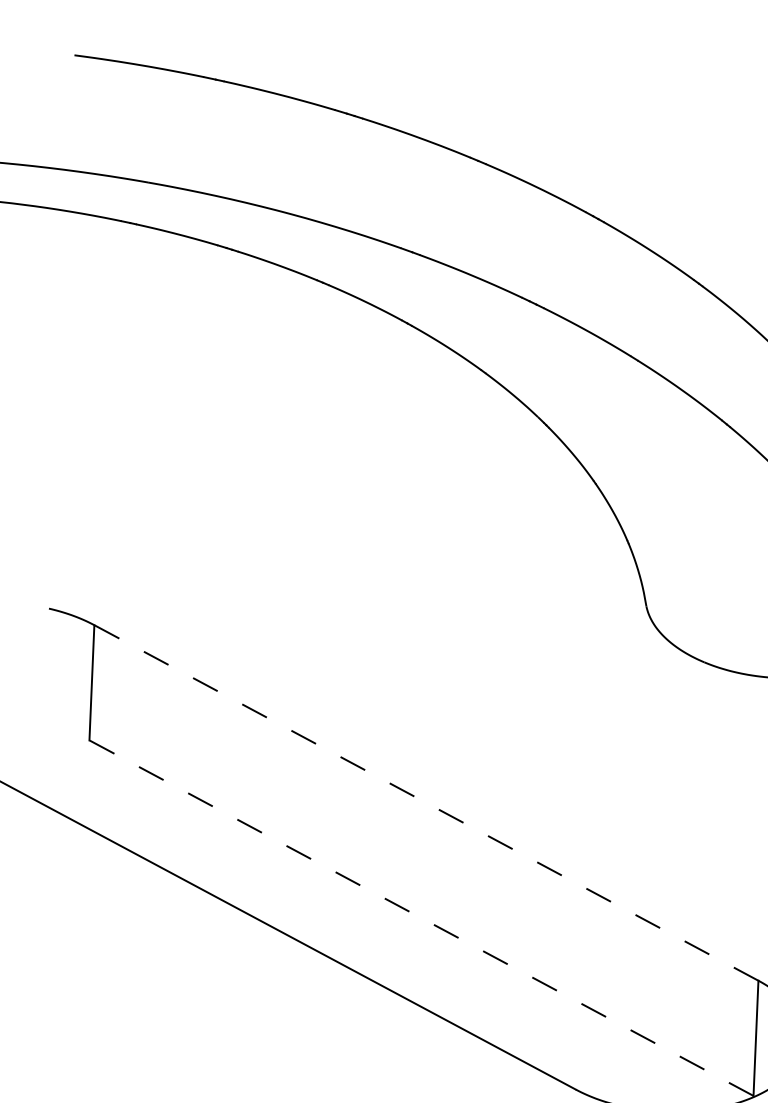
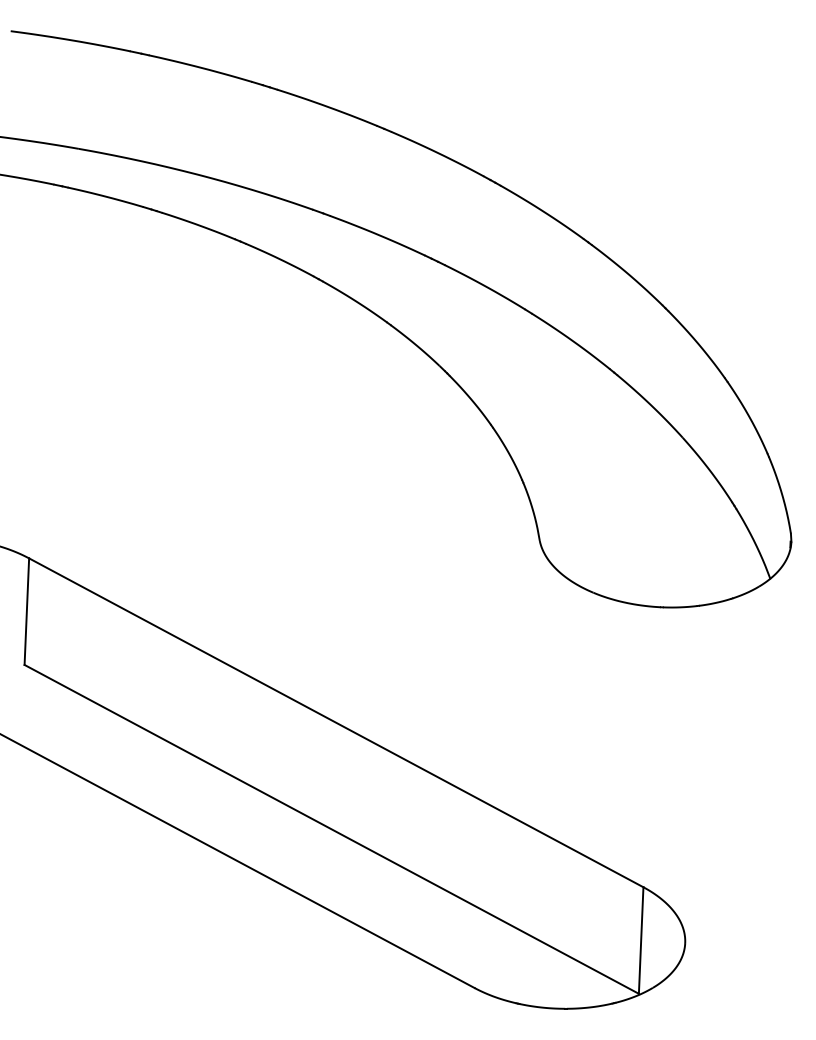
line: (425, 802) -> (335, 722), dashed -> solid
line: (421, 918) -> (331, 829), dashed -> solid

